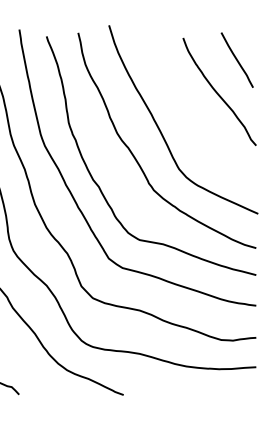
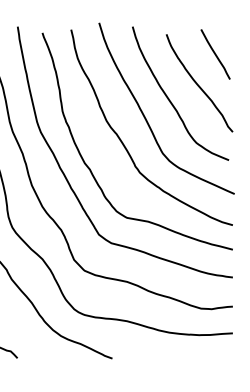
curve: (188, 111) -> (171, 101), added

